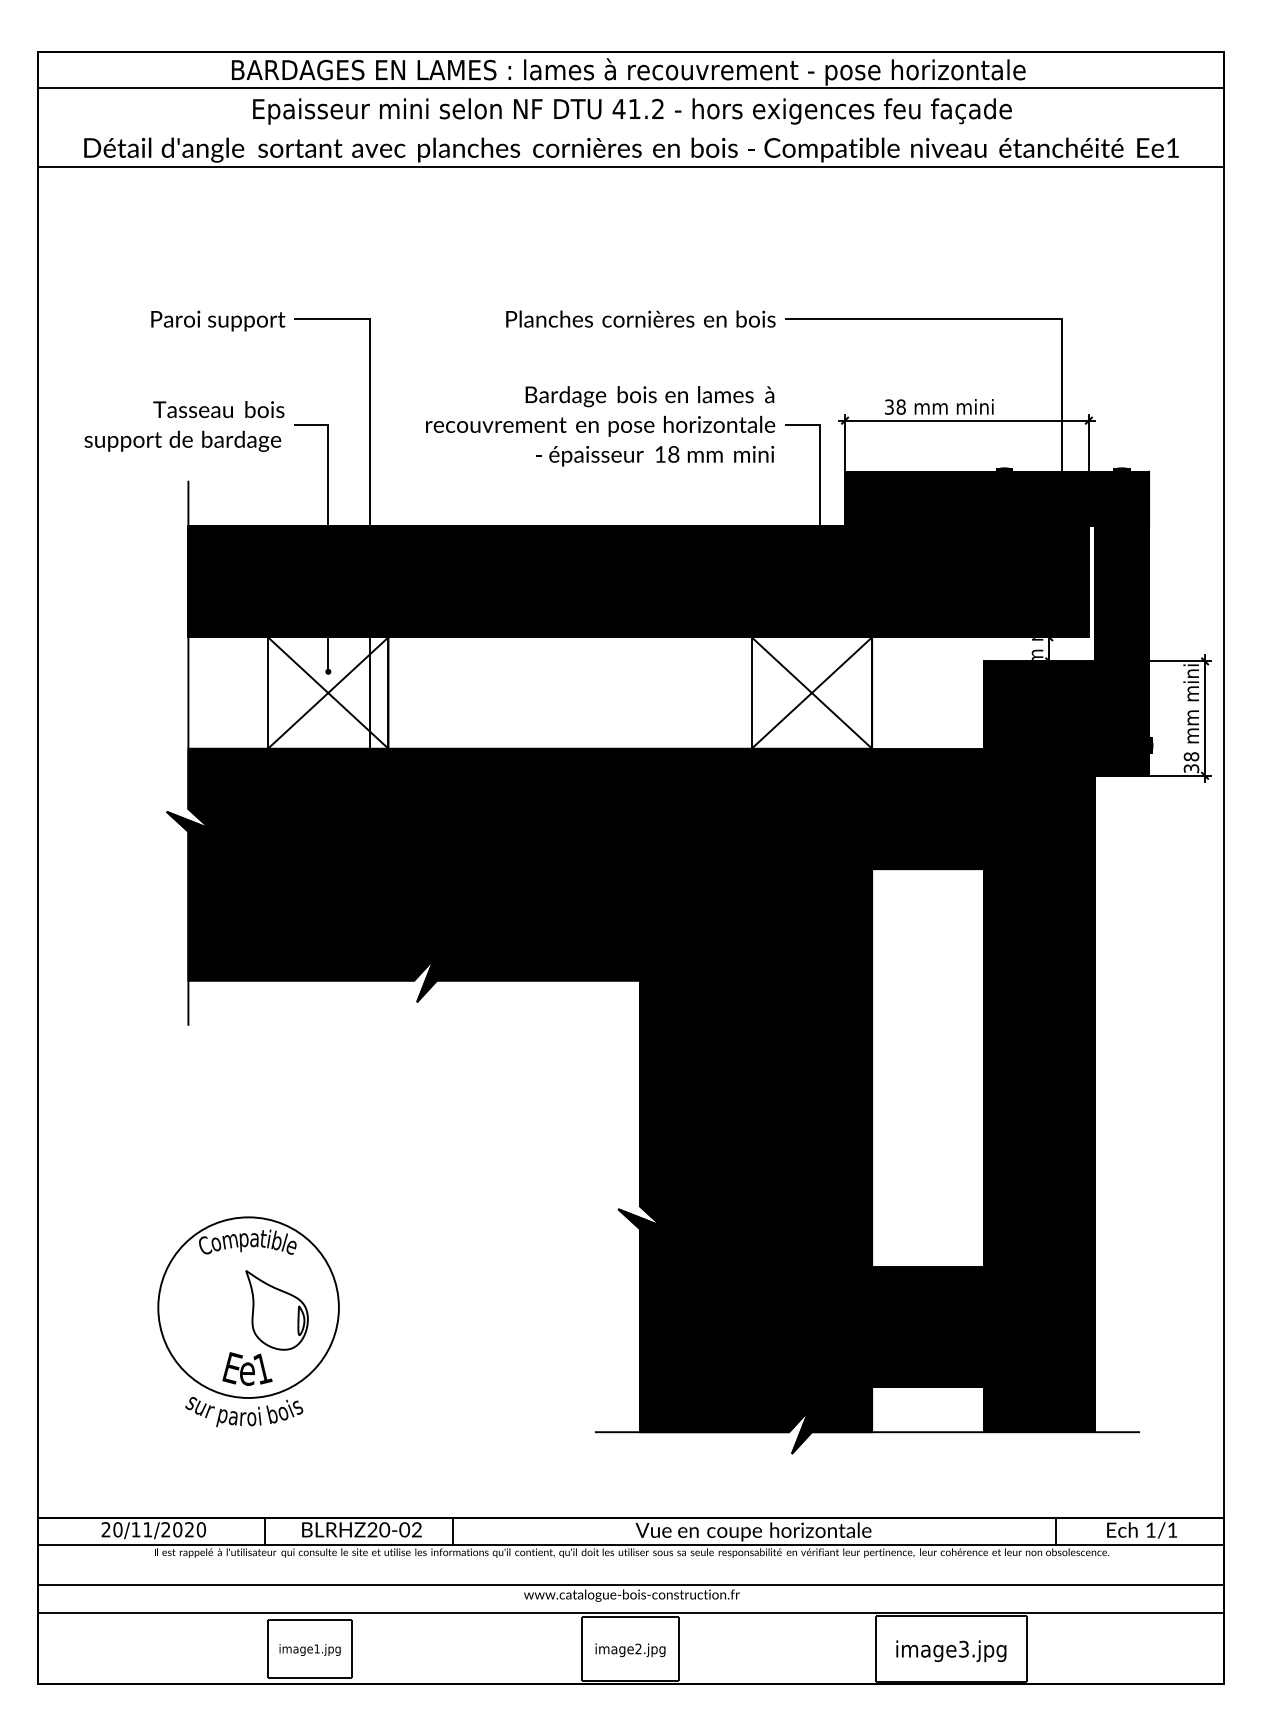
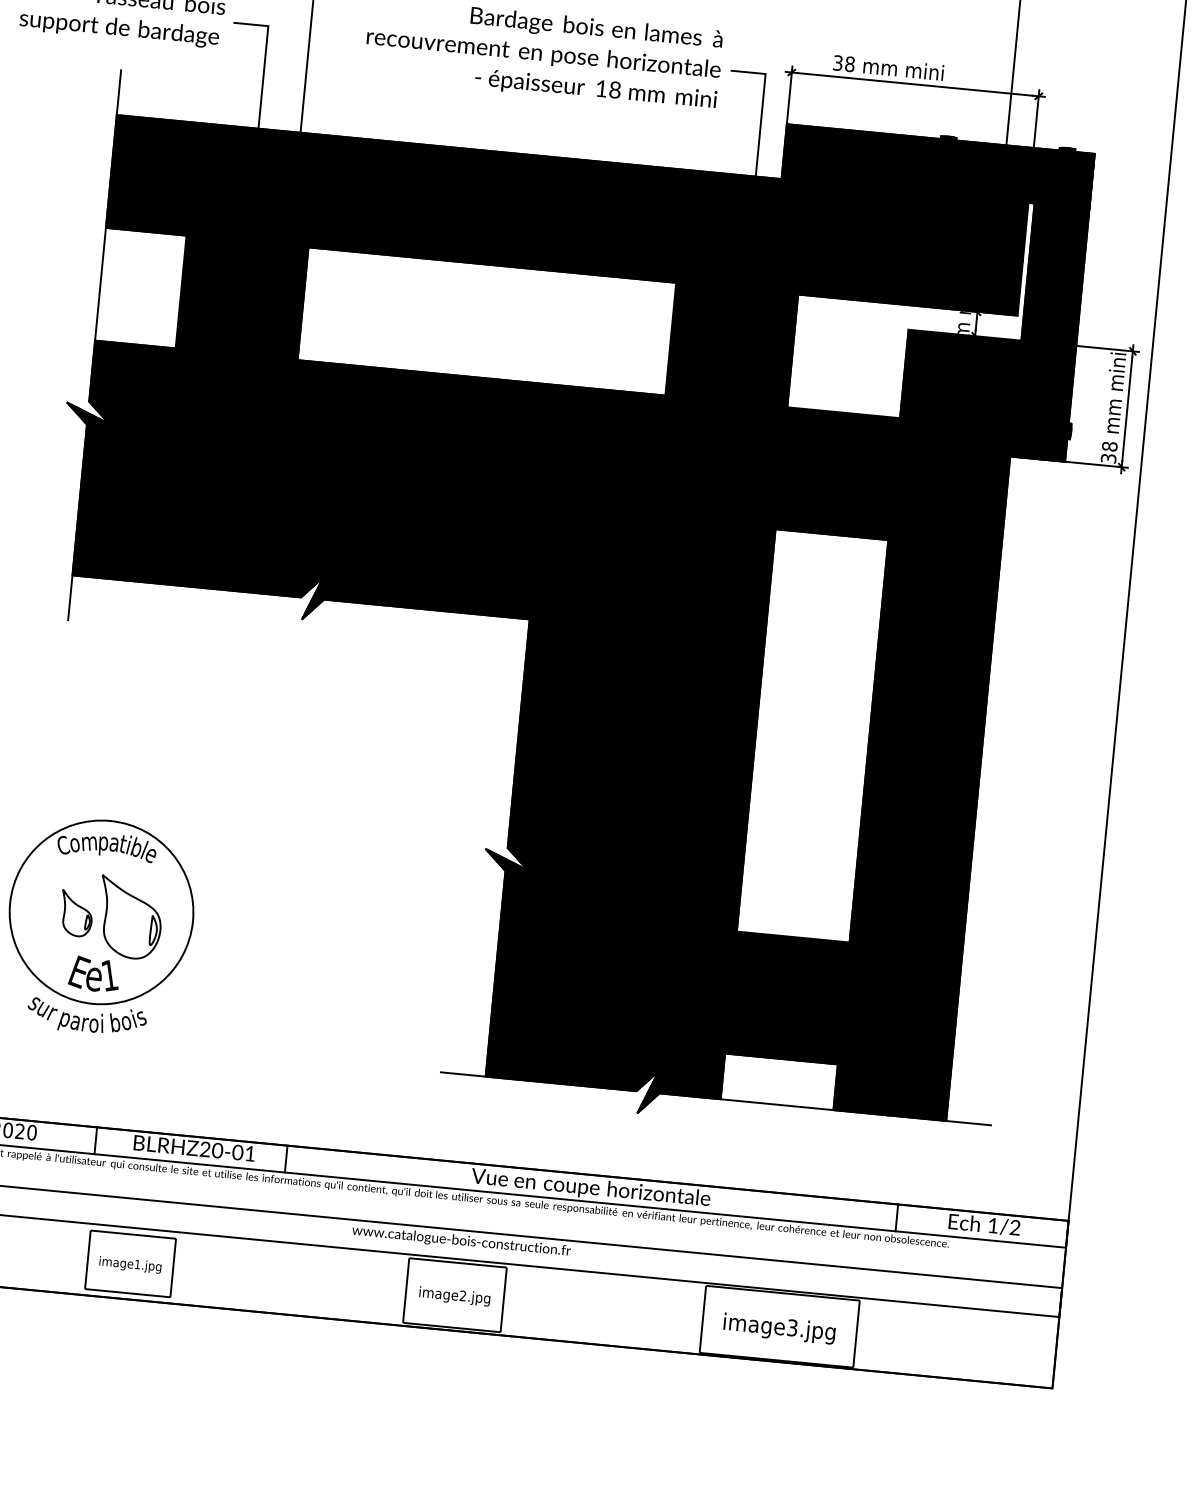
fill: (328, 692) -> (242, 297), added
fill: (811, 692) -> (731, 344), added
part: (224, 1311) -> (76, 913), added
text: (416, 1529) -> (249, 1153), \c16711848;BLRHZ20-02 -> \c16711848;BLRHZ20-01
text: (1172, 1529) -> (1015, 1227), 1/1 -> 1/2

